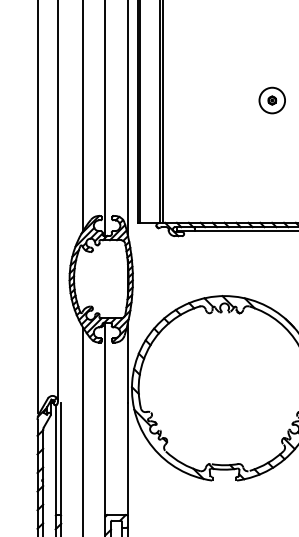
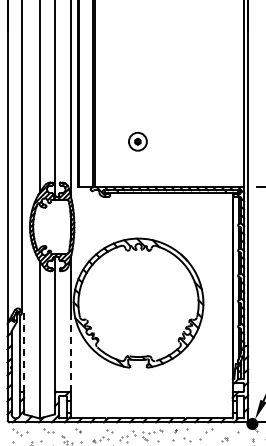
part: (271, 100) -> (137, 141), moved
line: (61, 458) -> (24, 352), solid -> dashed
line: (127, 458) -> (70, 352), solid -> dashed

